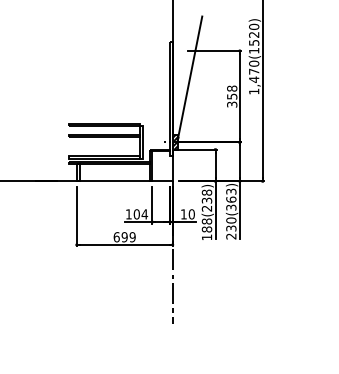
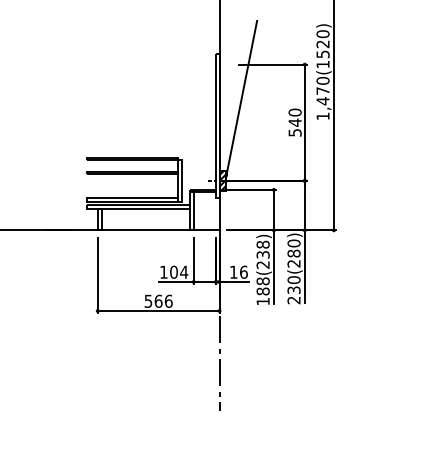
text: (231, 96) -> (294, 122), 358 -> 540
text: (230, 199) -> (293, 253), 230(363) -> 230(280)
text: (191, 213) -> (243, 271), 10 -> 16
text: (124, 236) -> (158, 300), 699 -> 566

